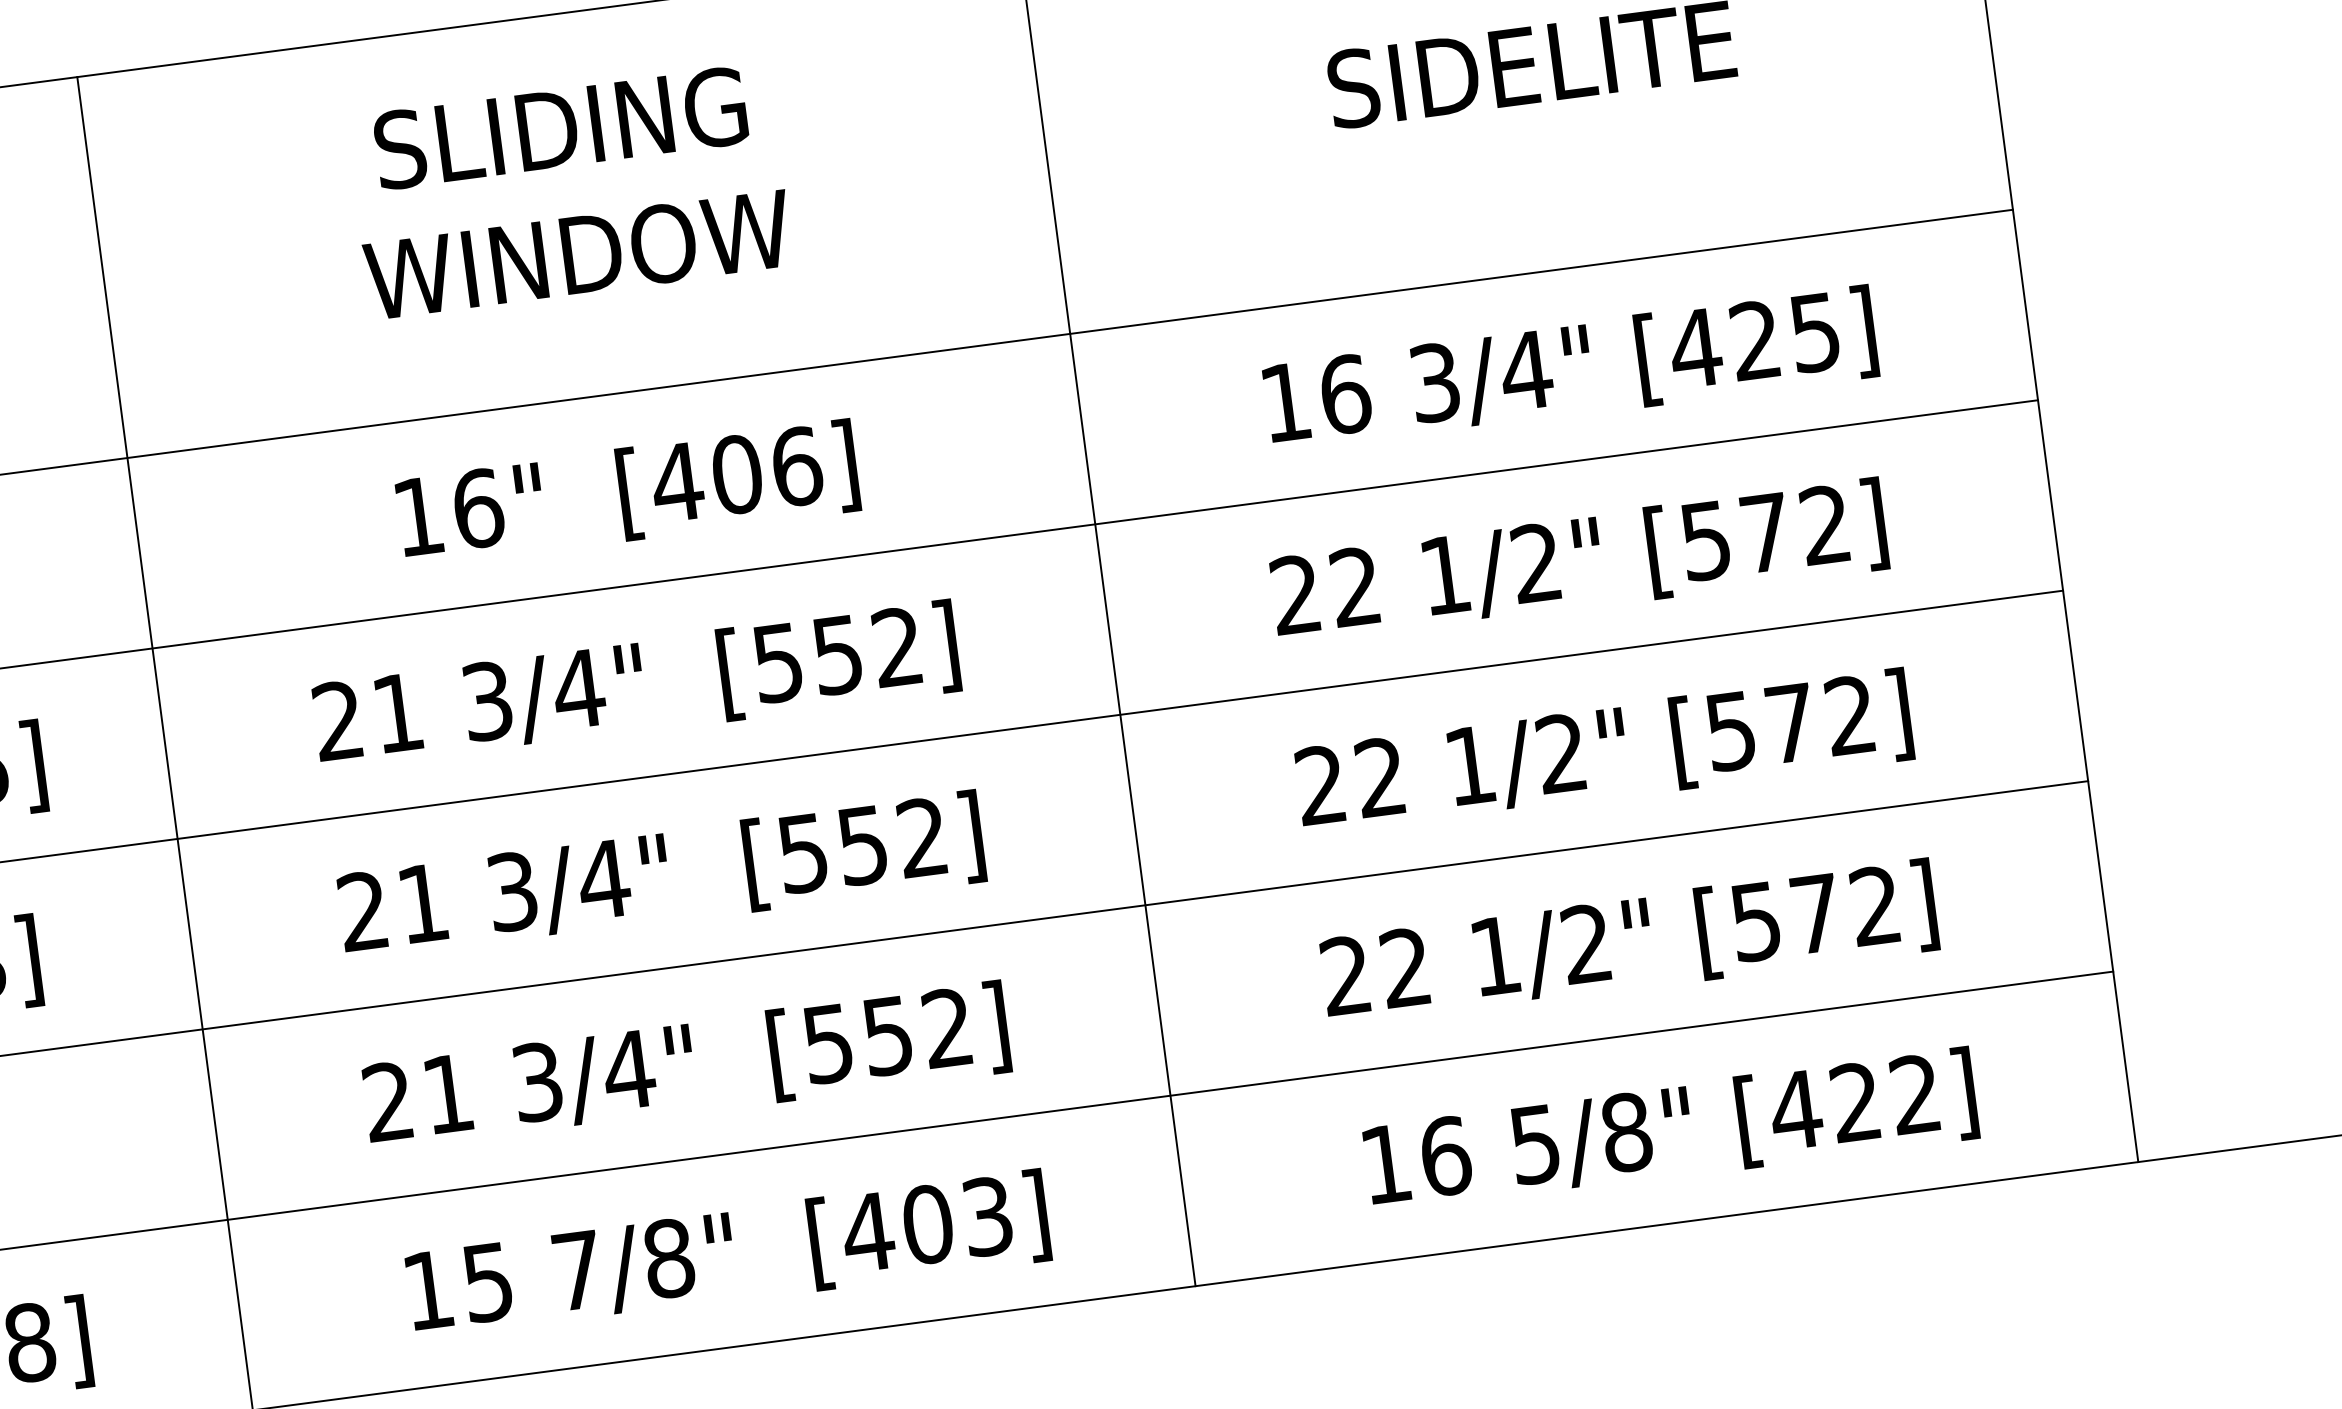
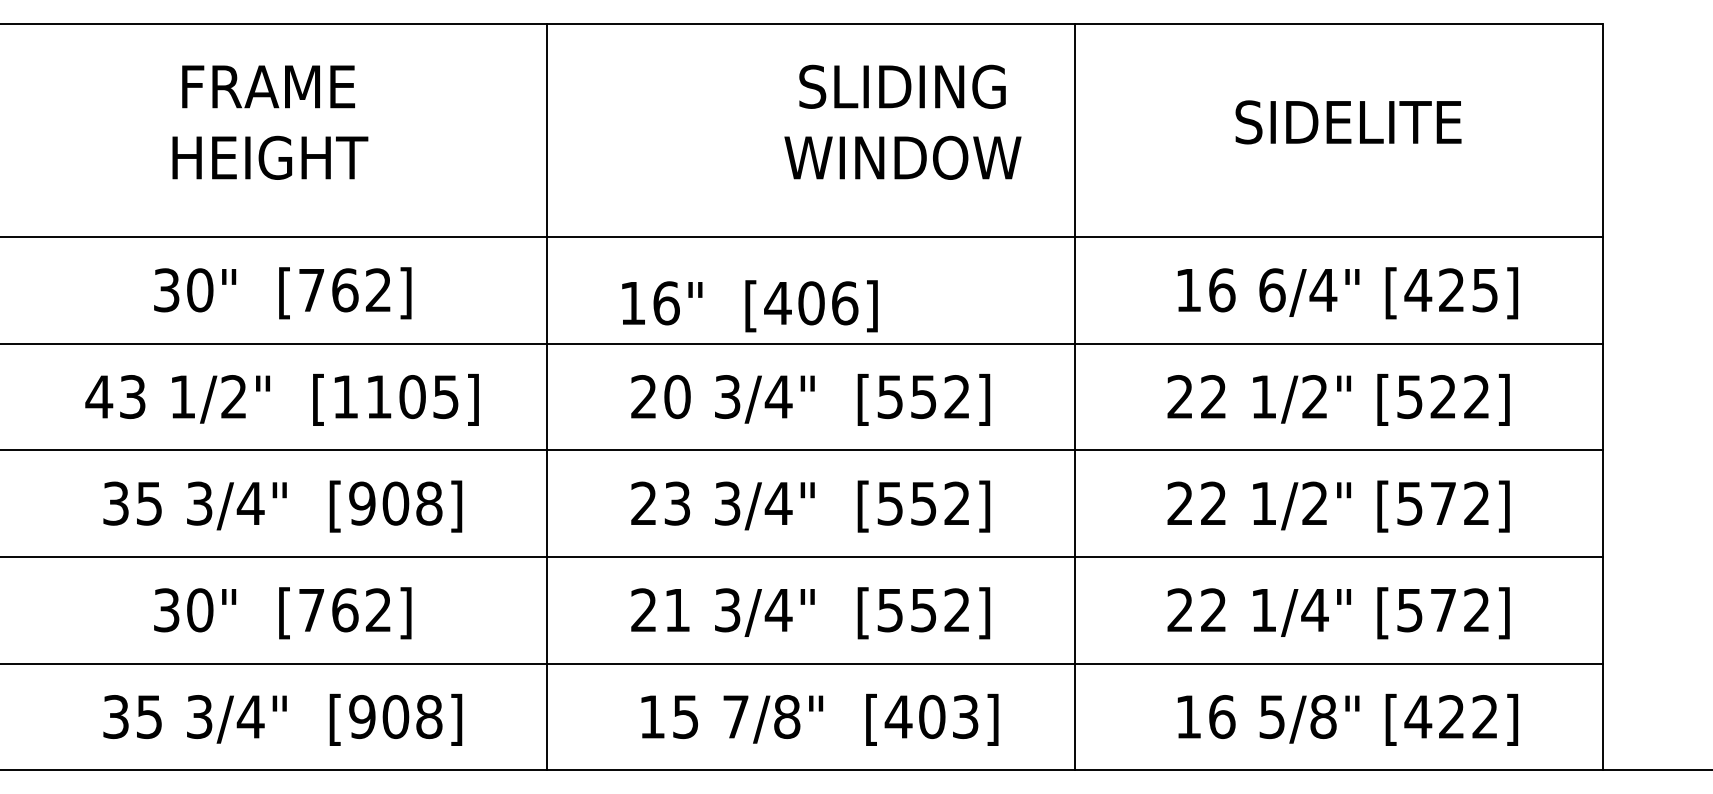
text: (568, 190) -> (902, 121), moved
text: (1435, 383) -> (1272, 290), 3/4" -> 6/4"
text: (627, 494) -> (749, 306), moved
text: (1763, 532) -> (1442, 396), [572] -> [522]
text: (398, 713) -> (677, 397), 21 -> 20
text: (423, 903) -> (677, 503), 21 -> 23
text: (1585, 942) -> (1314, 609), 1/2" -> 1/4"

